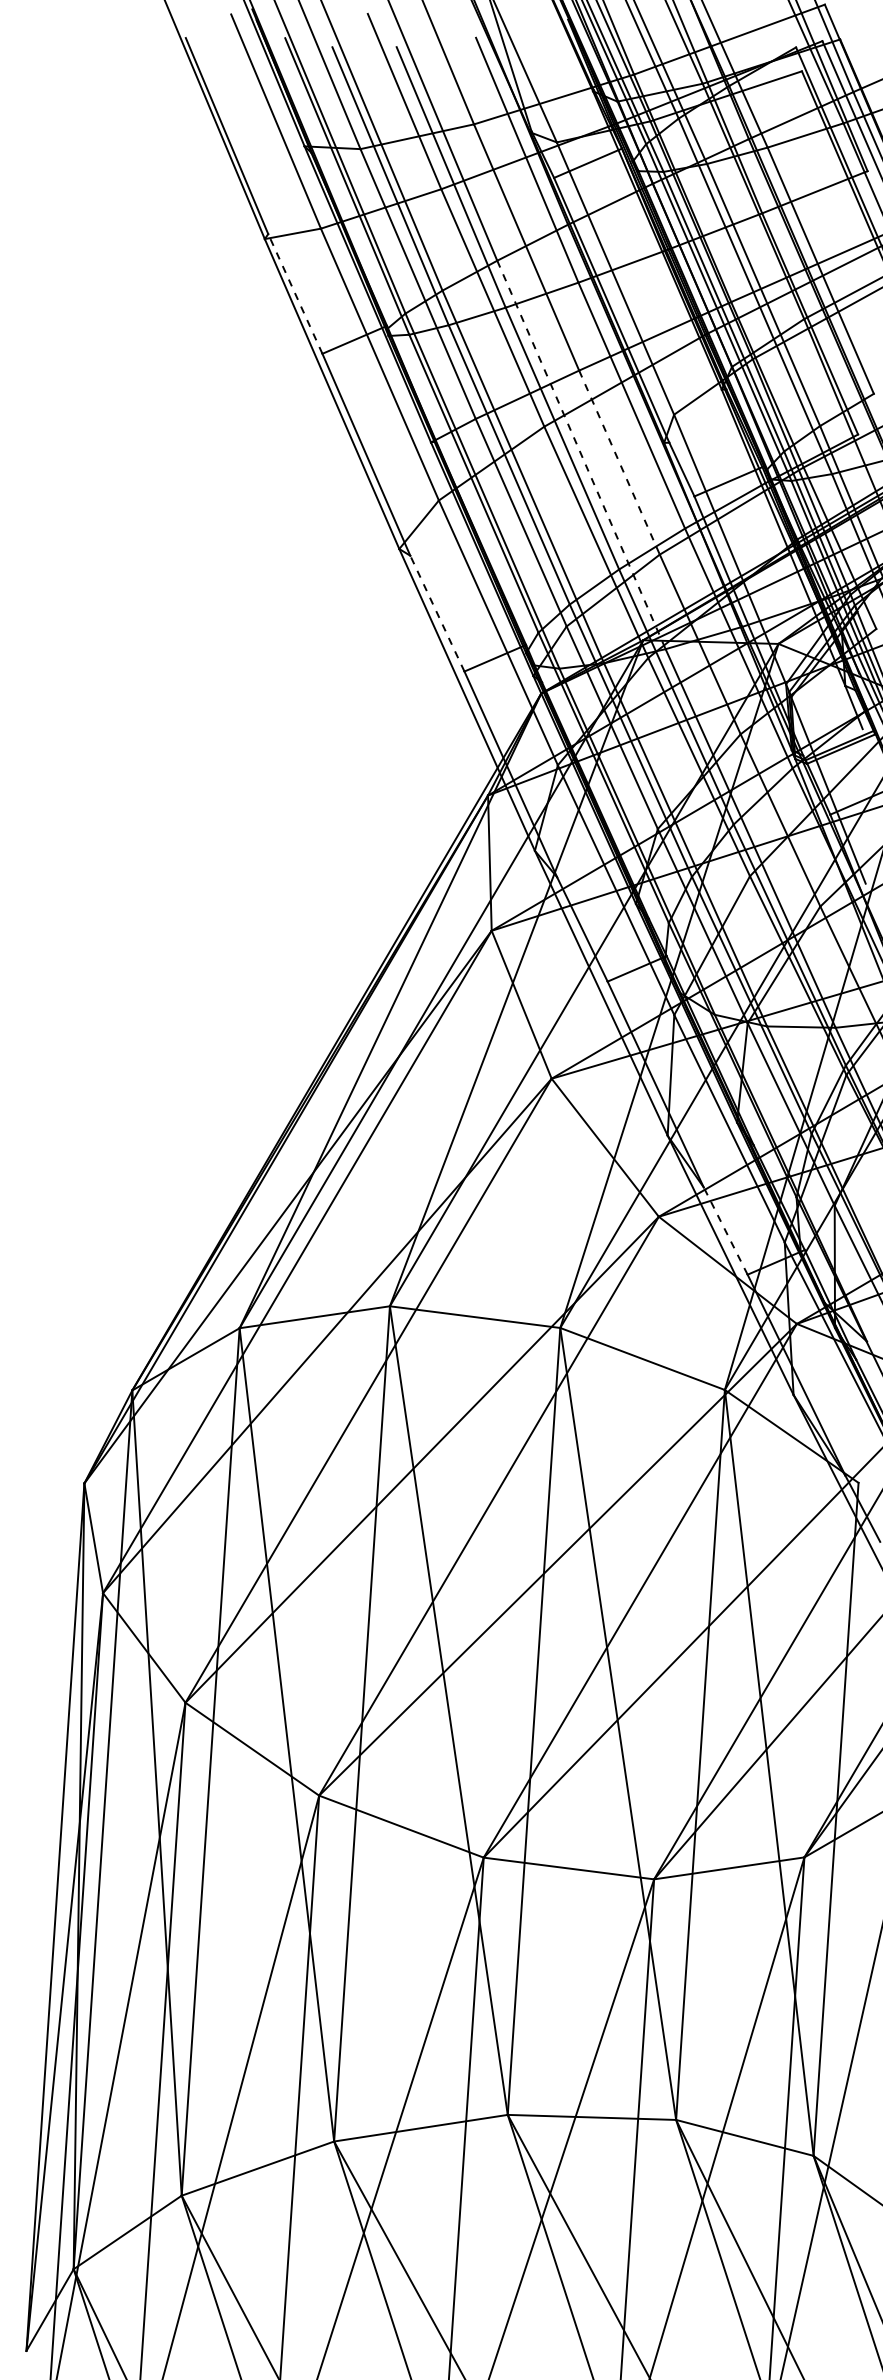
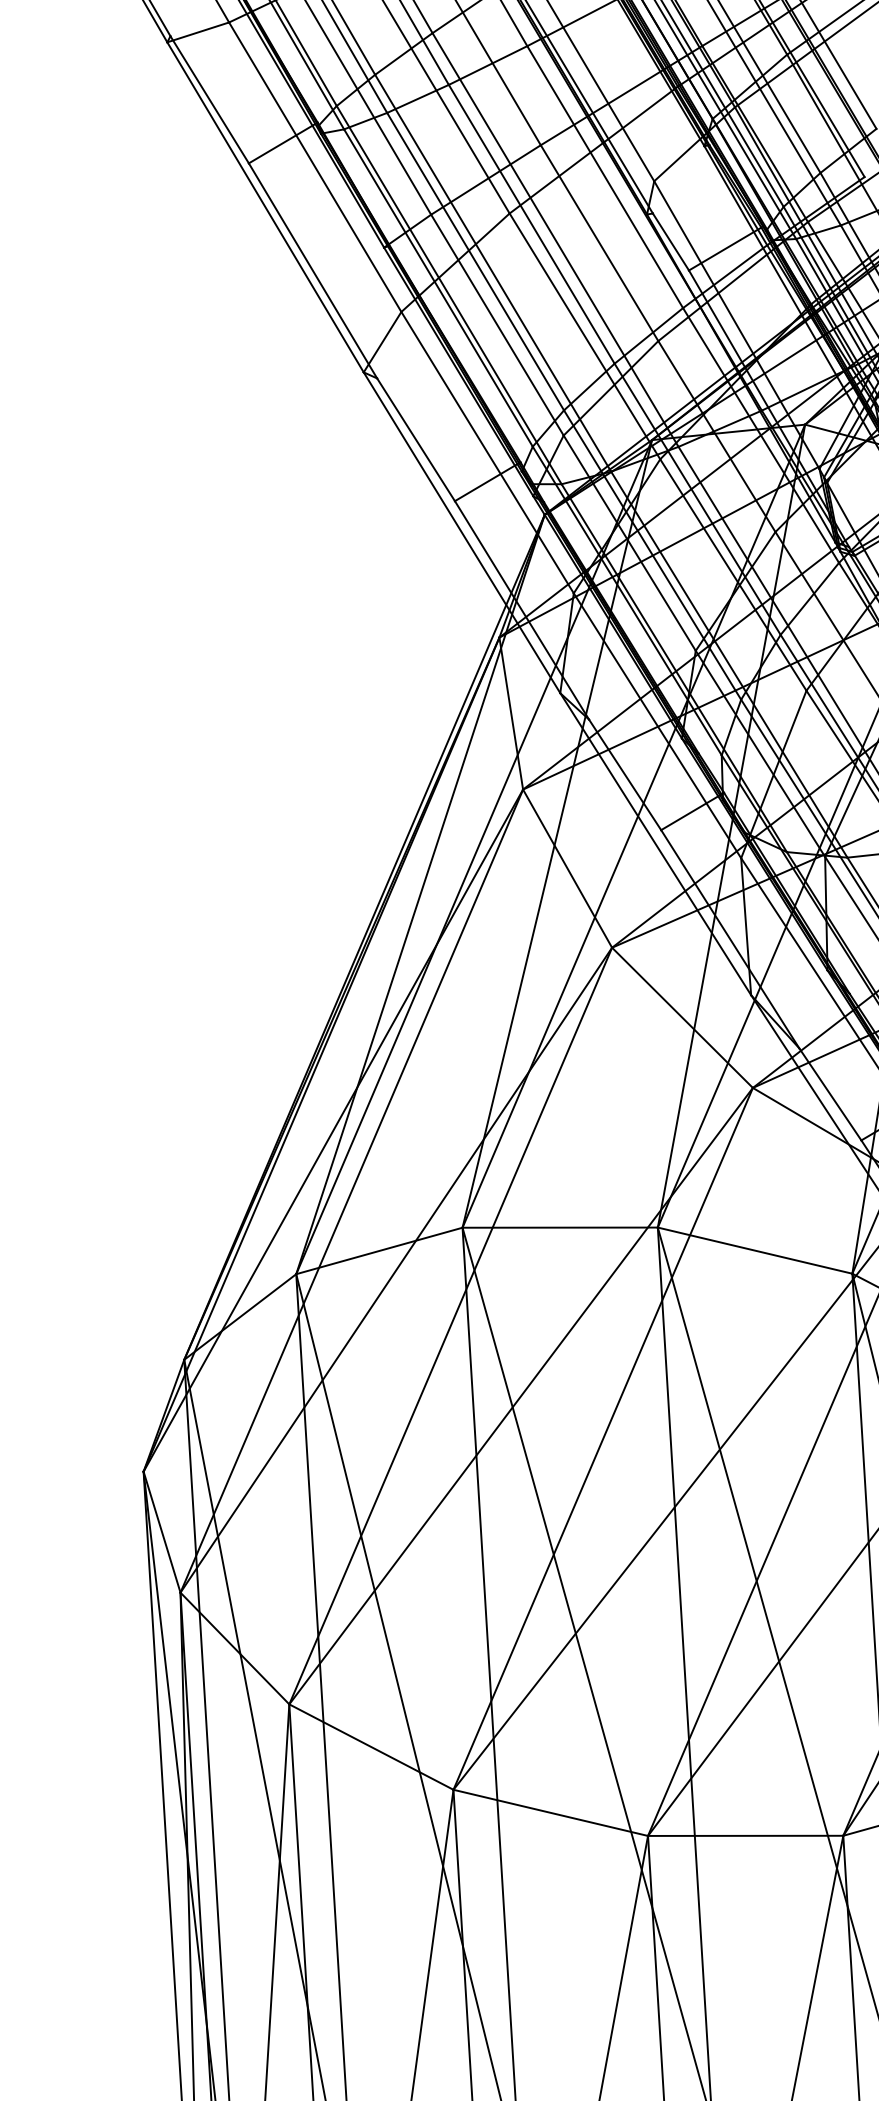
line: (295, 293) -> (209, 99), dashed -> solid
line: (581, 454) -> (555, 239), dashed -> solid
line: (619, 463) -> (599, 244), dashed -> solid
line: (437, 613) -> (416, 439), dashed -> solid
line: (725, 1231) -> (830, 1094), dashed -> solid

